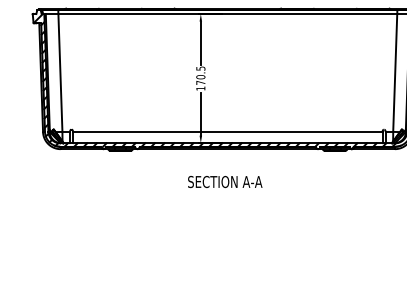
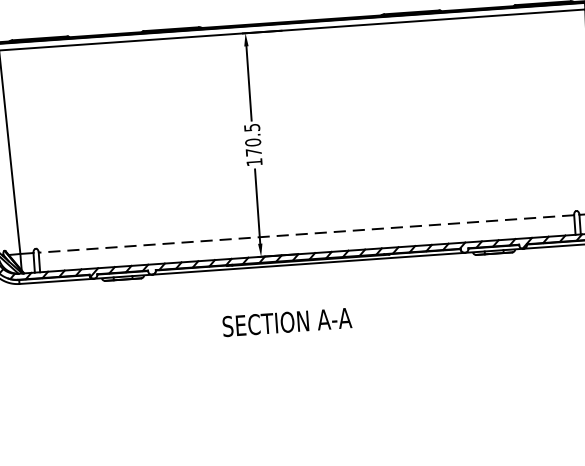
line: (227, 131) -> (305, 233), solid -> dashed
text: (225, 182) -> (287, 323), moved

